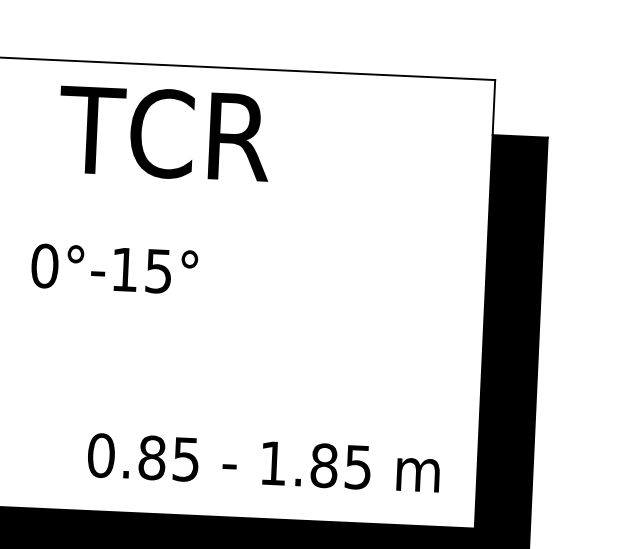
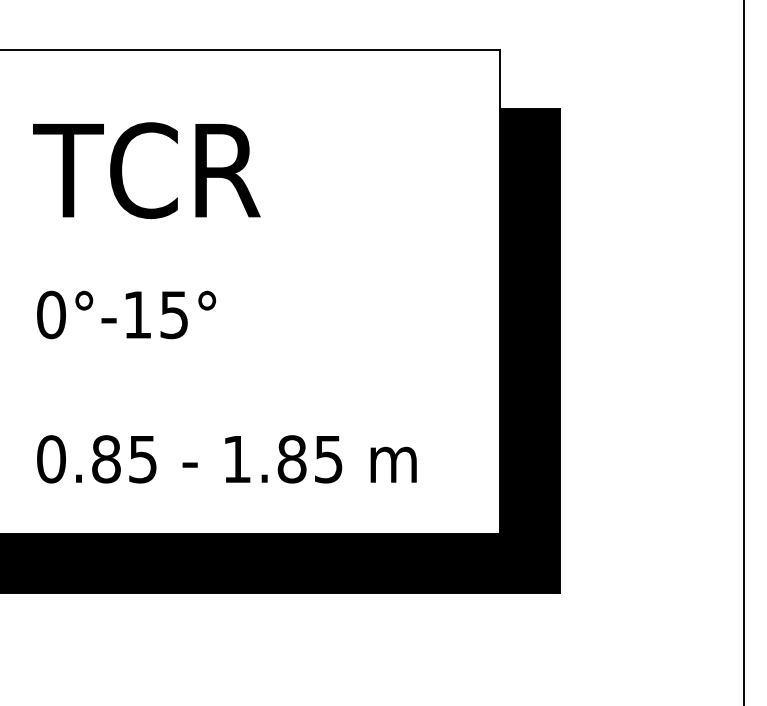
text: (164, 133) -> (146, 170), moved
text: (114, 268) -> (126, 314), moved
text: (263, 463) -> (226, 459), moved

